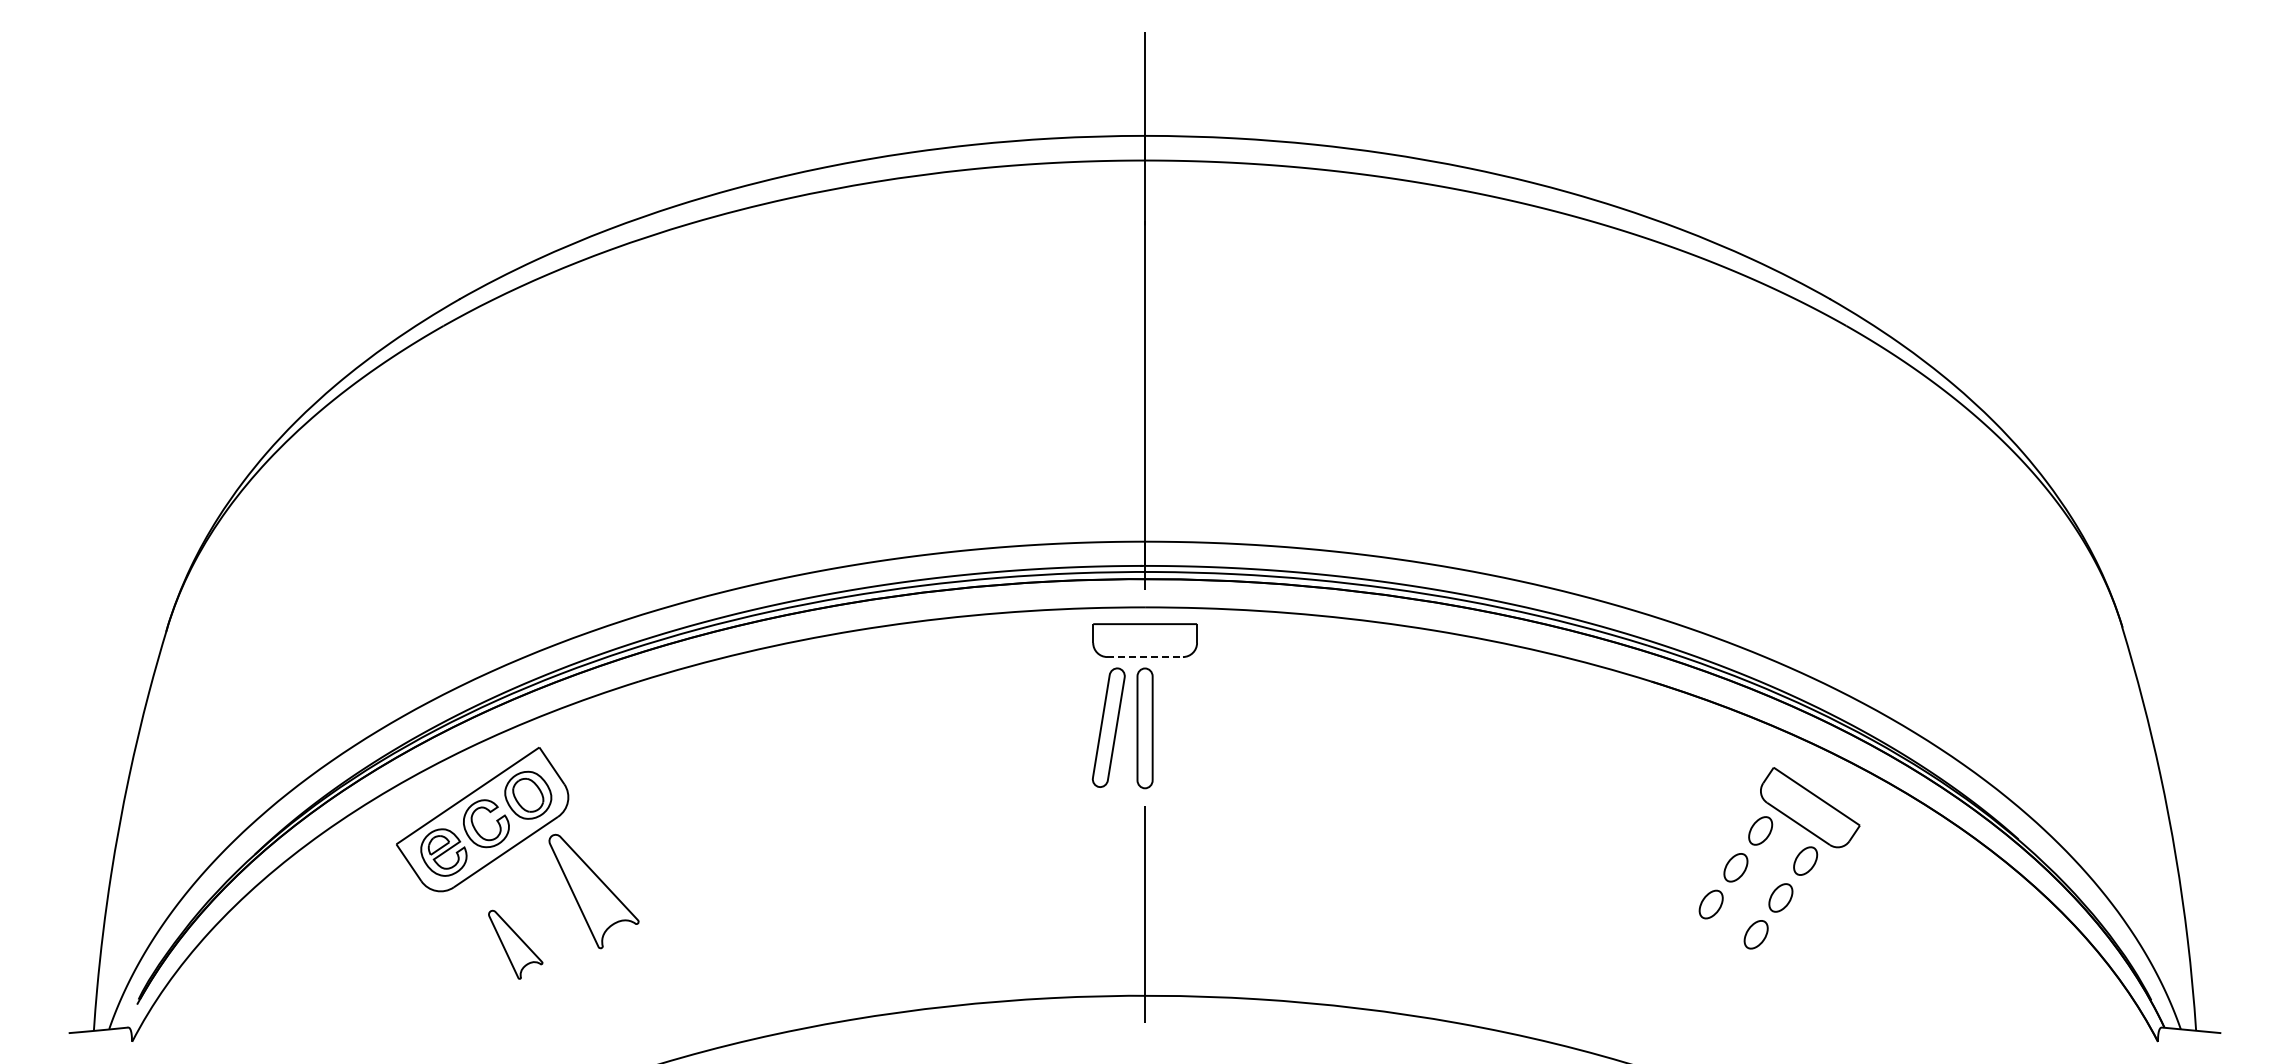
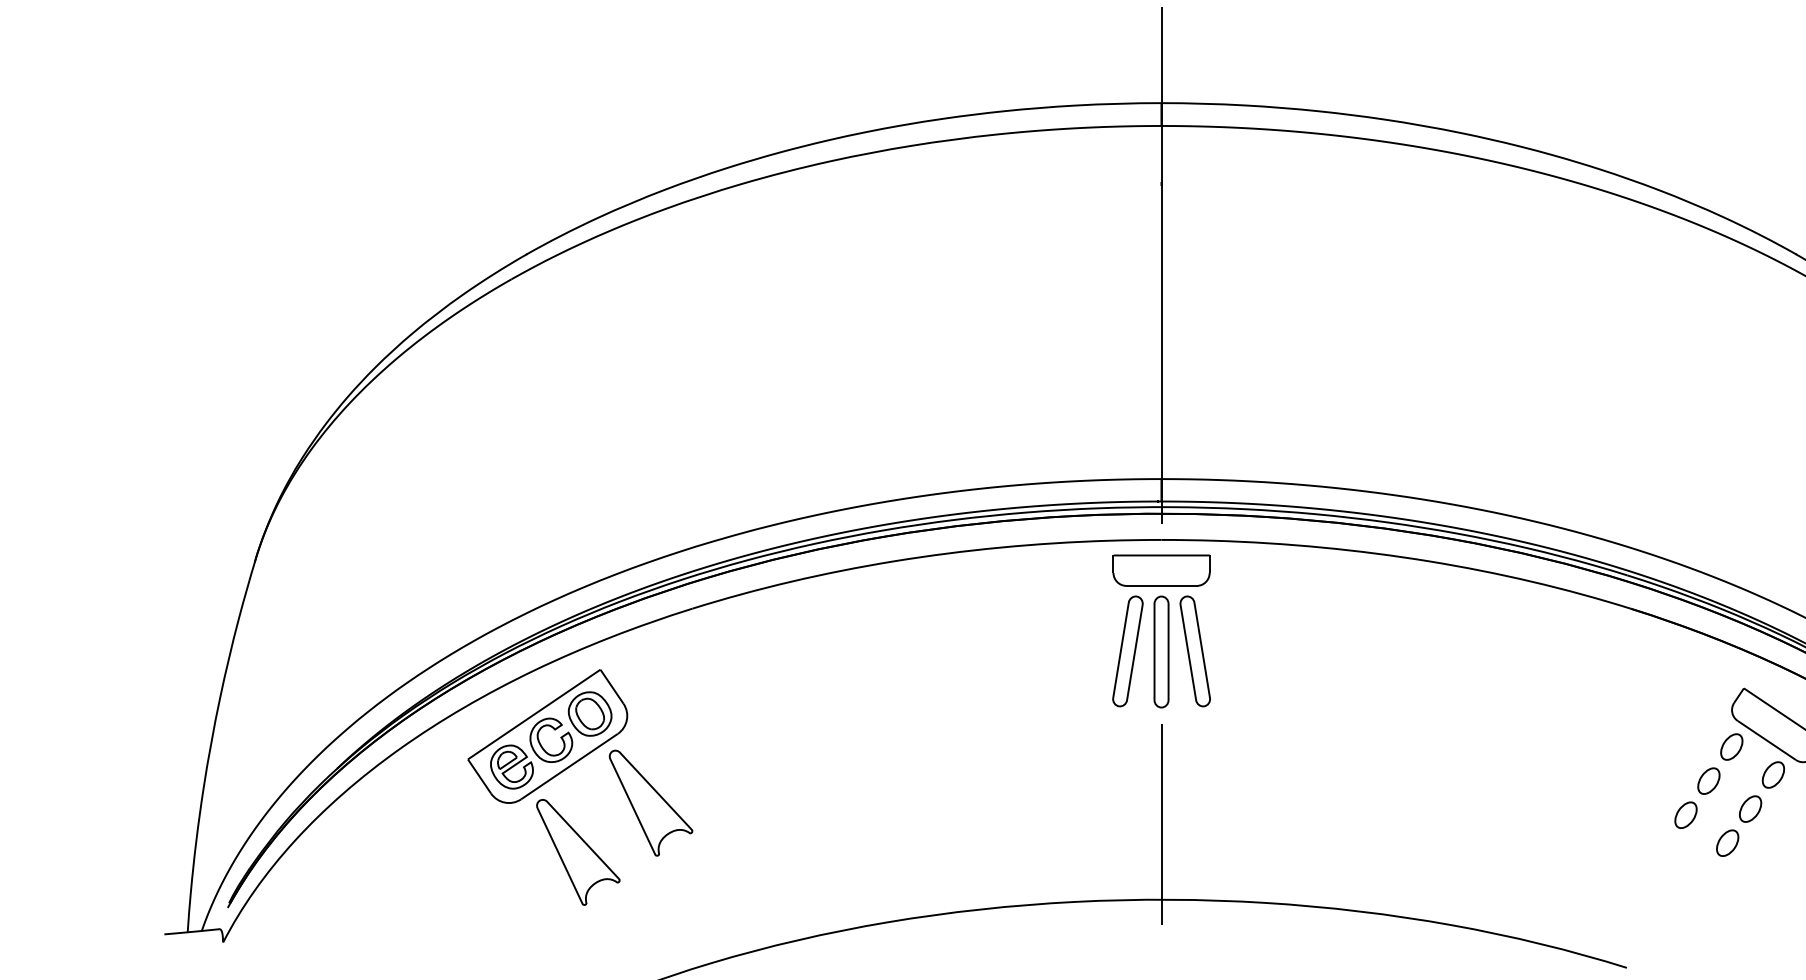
line: (1145, 657) -> (1161, 586), dashed -> solid
part: (1181, 727) -> (1195, 651), added
part: (515, 944) -> (578, 852), size x1.67

